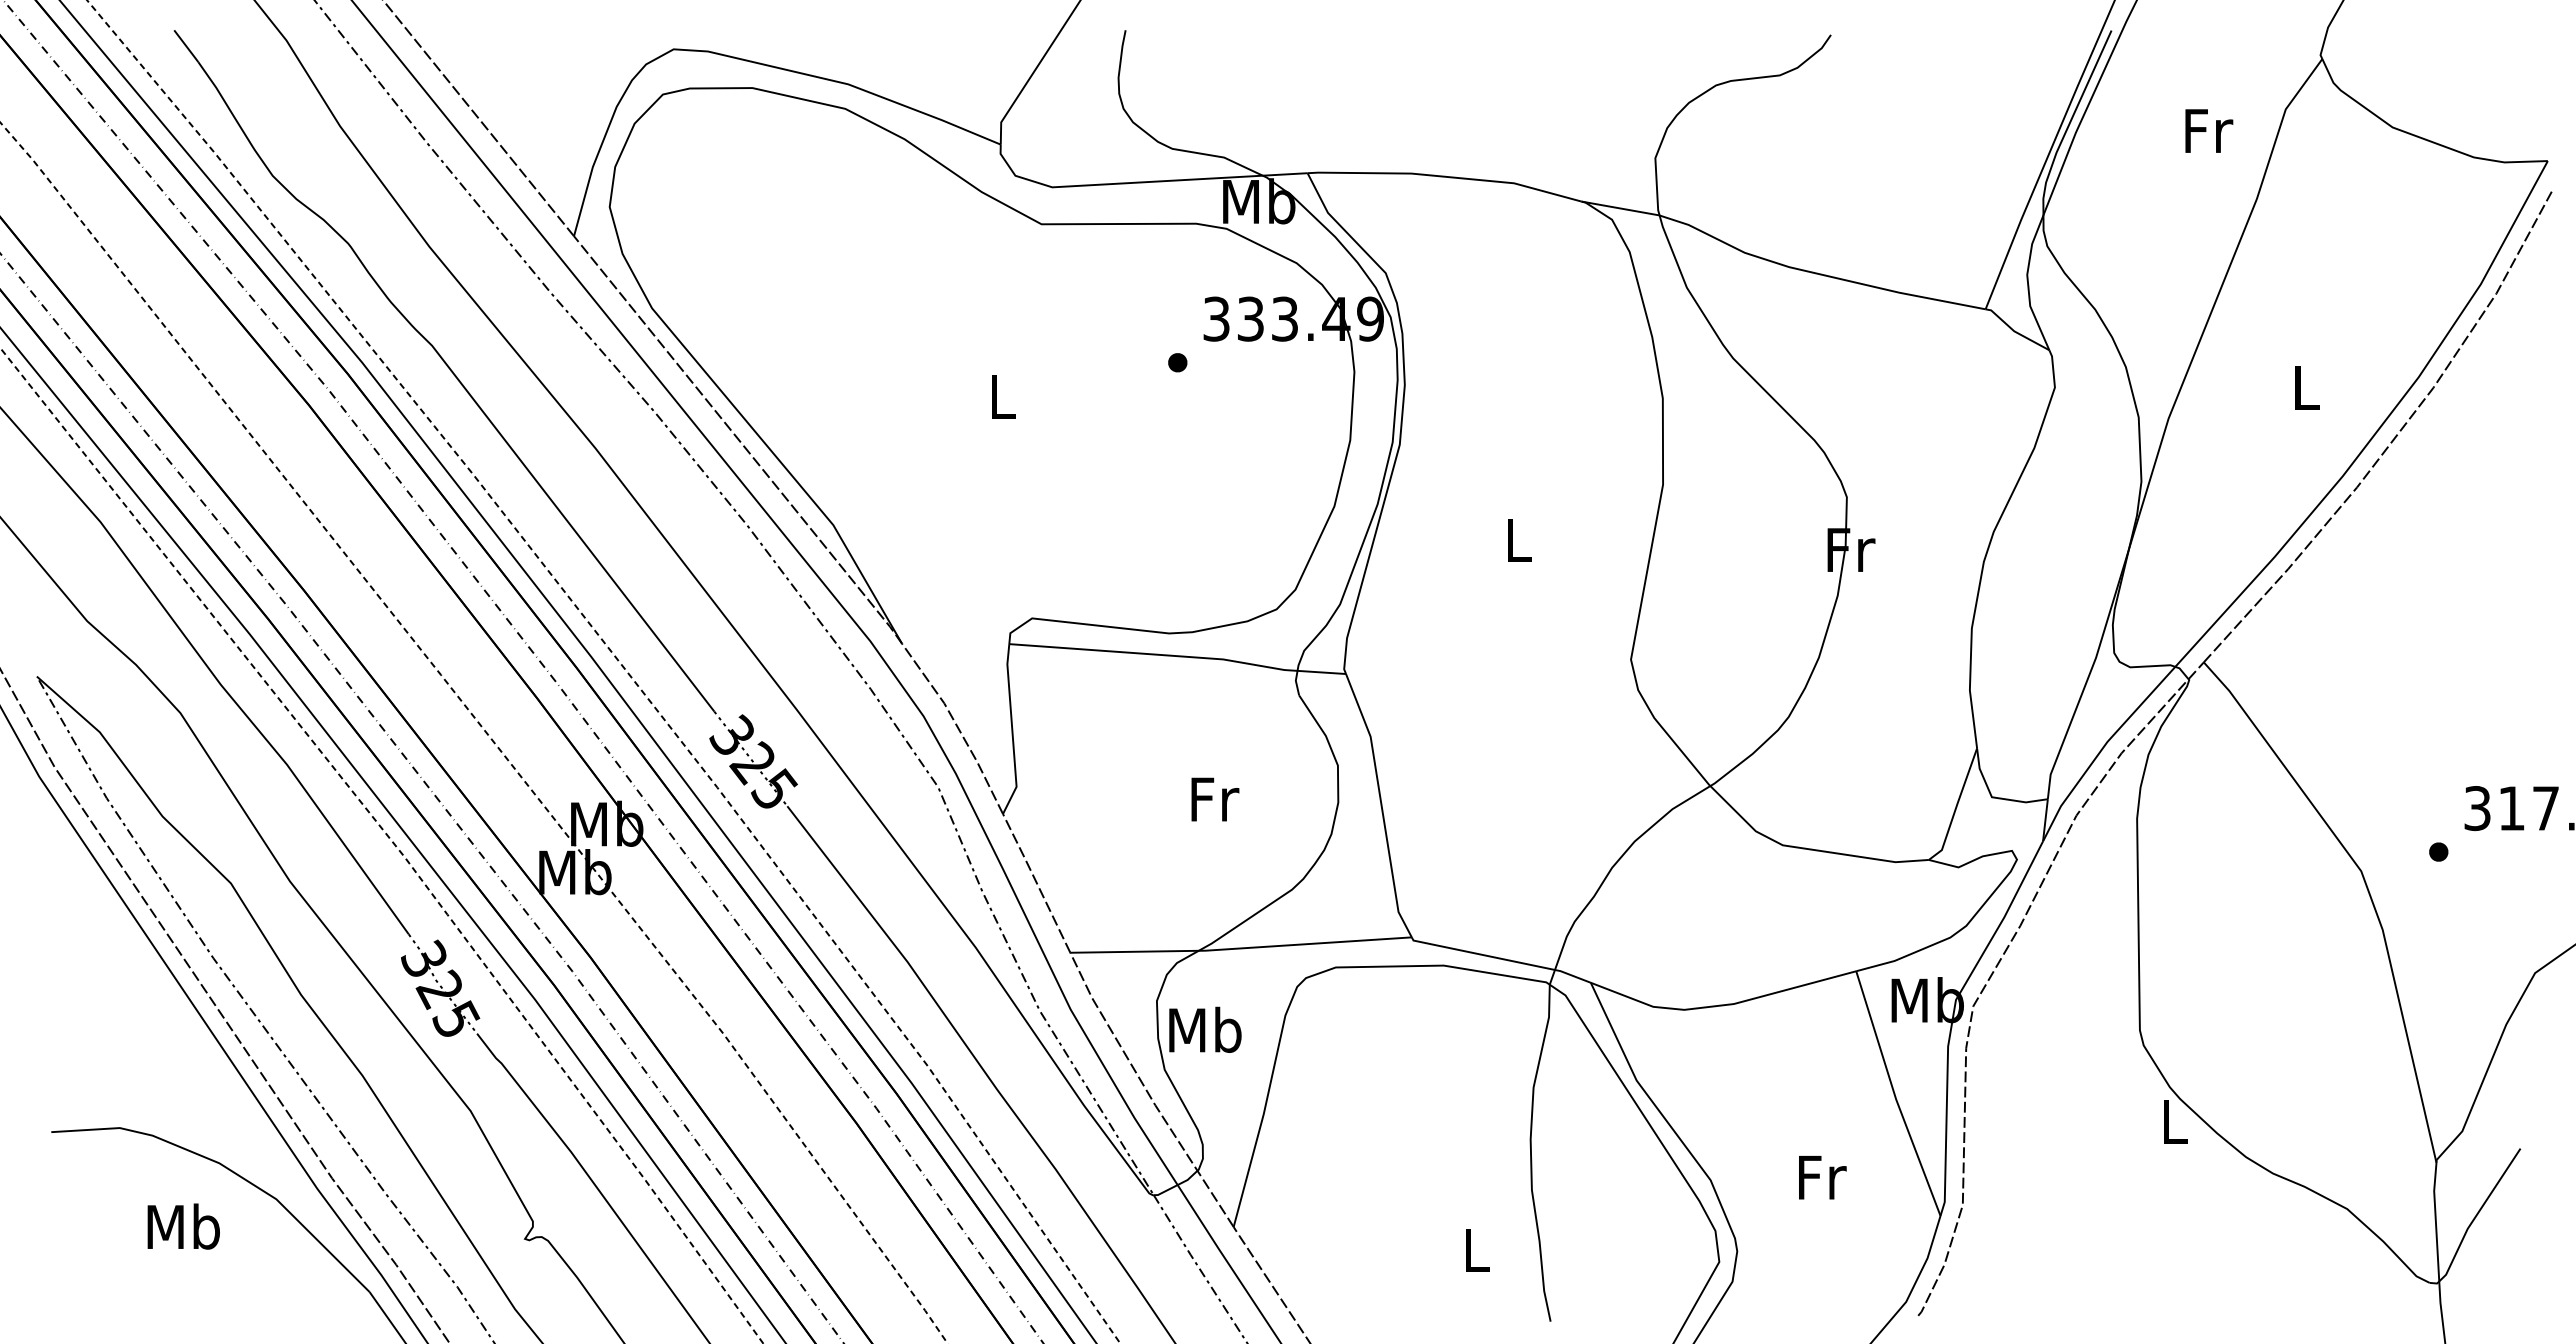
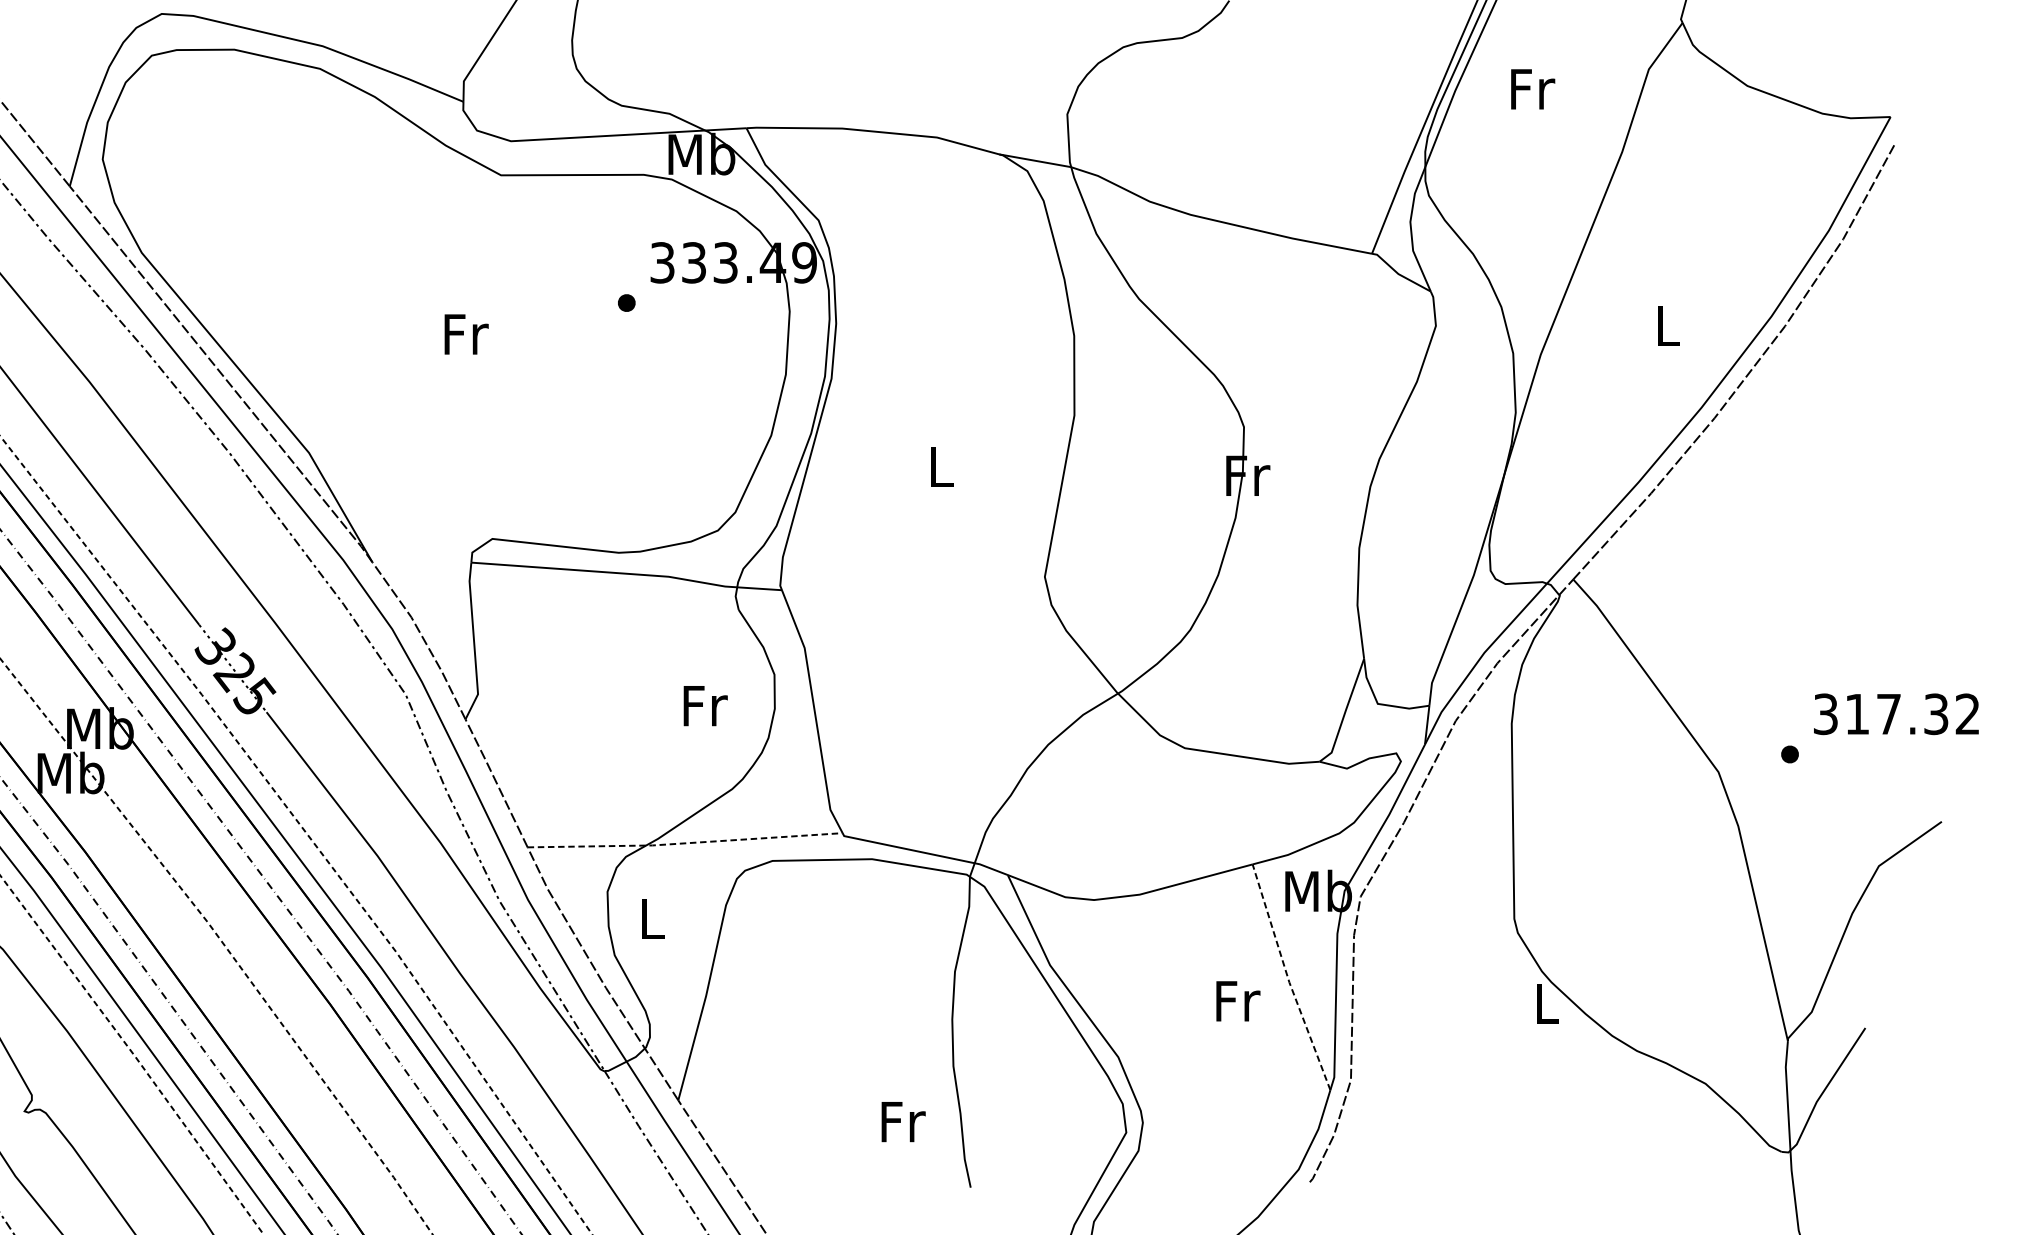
text: (2209, 130) -> (1533, 88), moved
text: (1004, 396) -> (466, 334), L -> Fr
text: (1215, 799) -> (705, 705), moved
line: (1240, 948) -> (684, 843), solid -> dashed
text: (1205, 1029) -> (652, 918), Mb -> L
line: (1894, 1094) -> (1287, 978), solid -> dashed
text: (1822, 1177) -> (1238, 1001), moved
text: (1477, 1250) -> (903, 1122), L -> Fr

